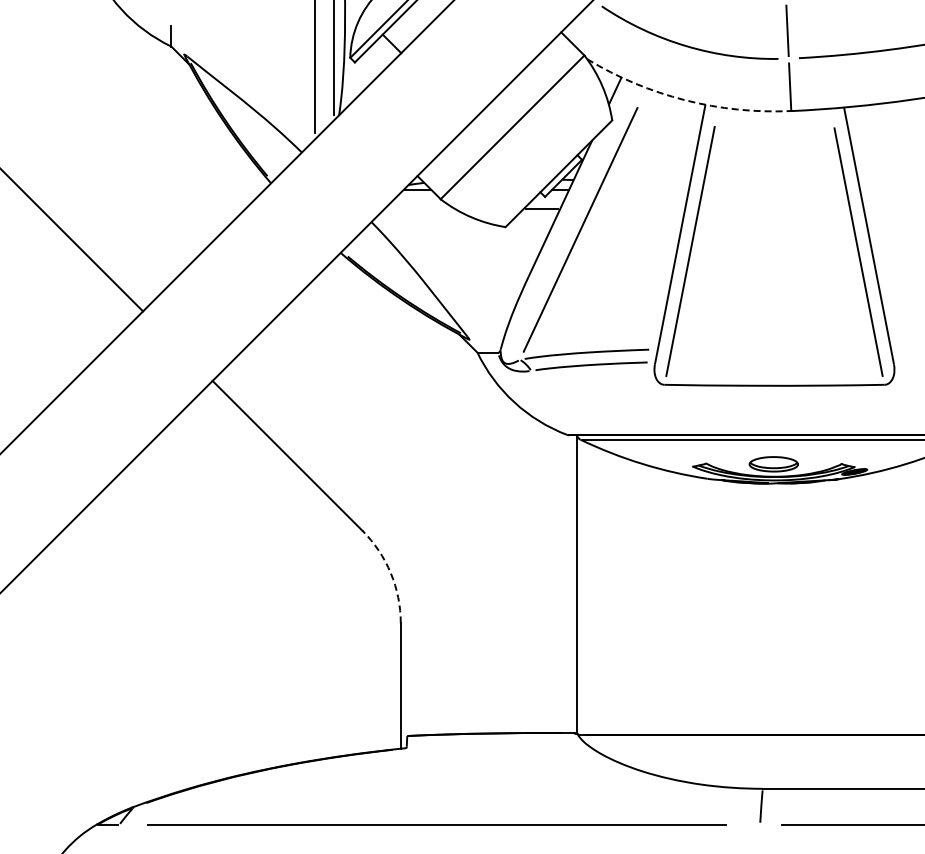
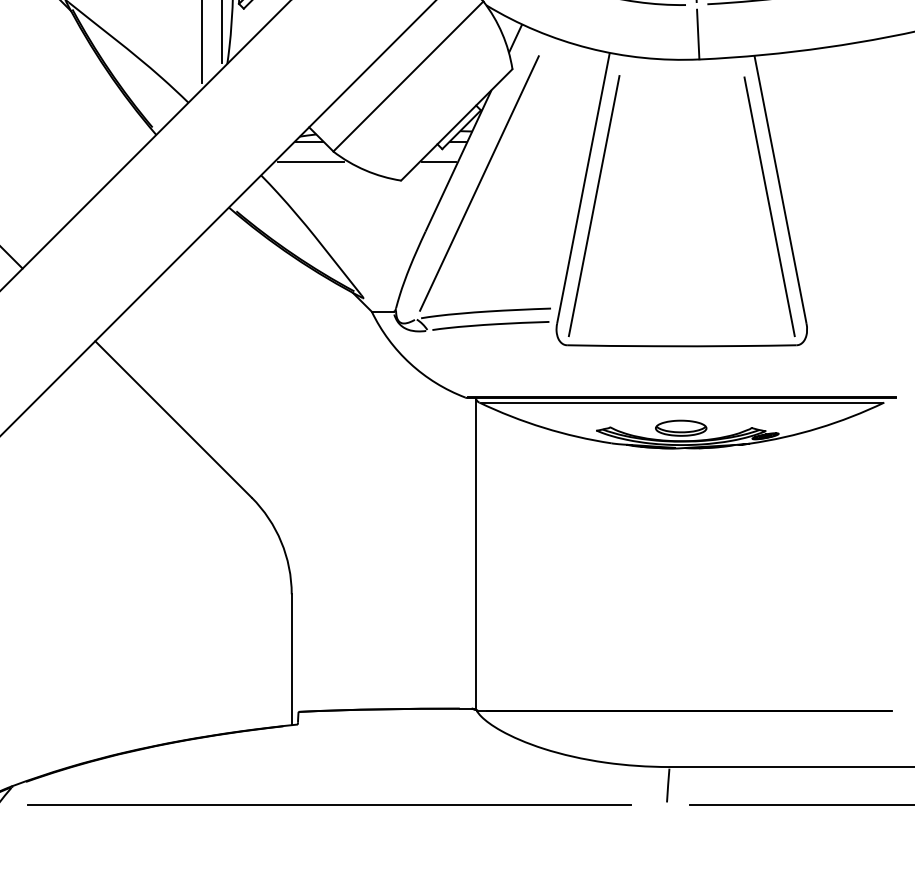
arc: (685, 100) -> (588, 48), dashed -> solid
line: (418, 208) -> (310, 161), added
arc: (390, 573) -> (280, 542), dashed -> solid

